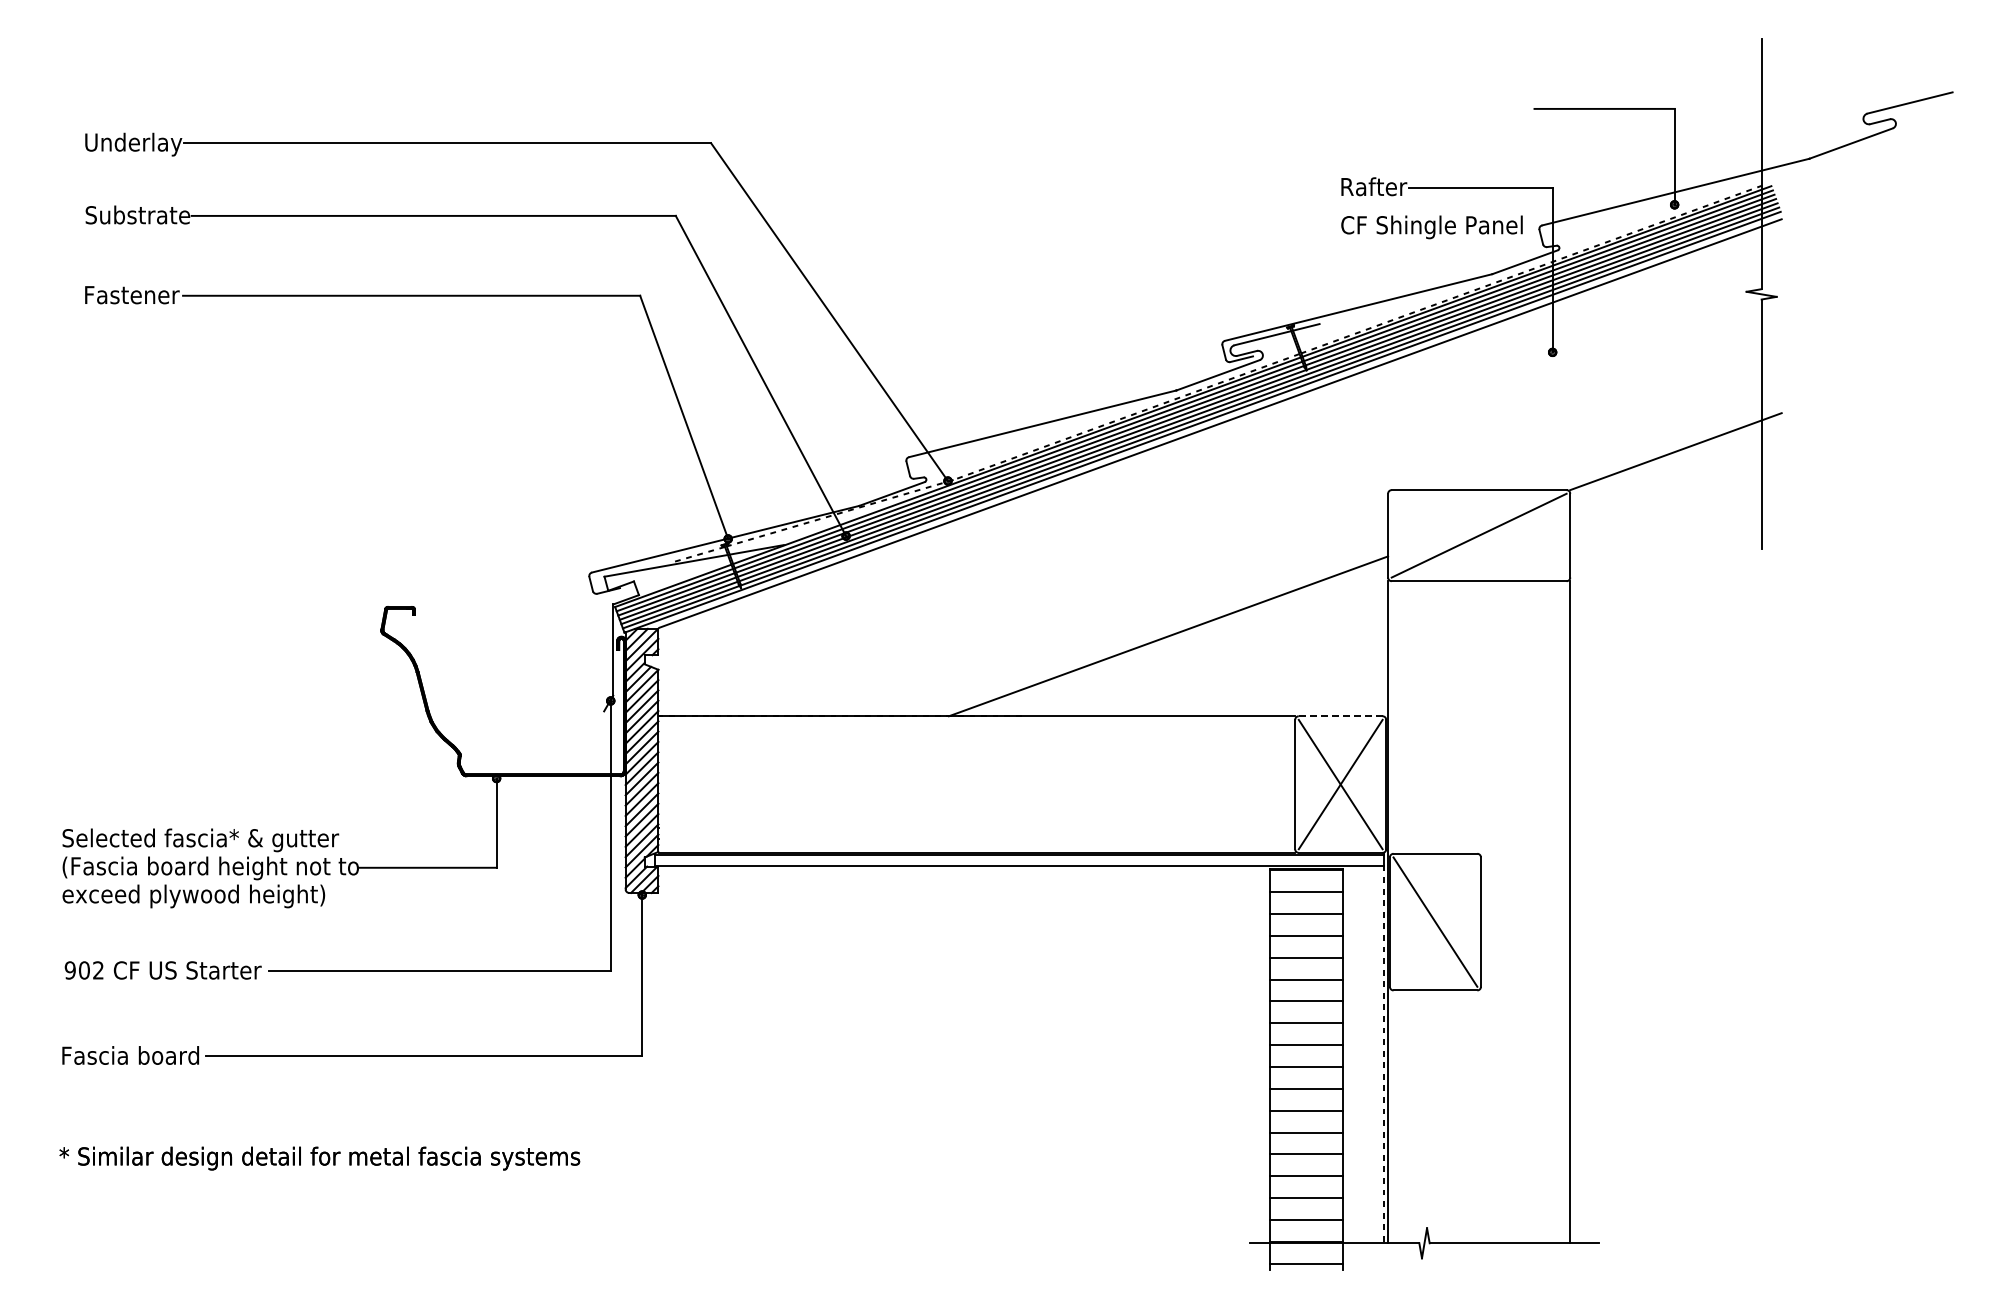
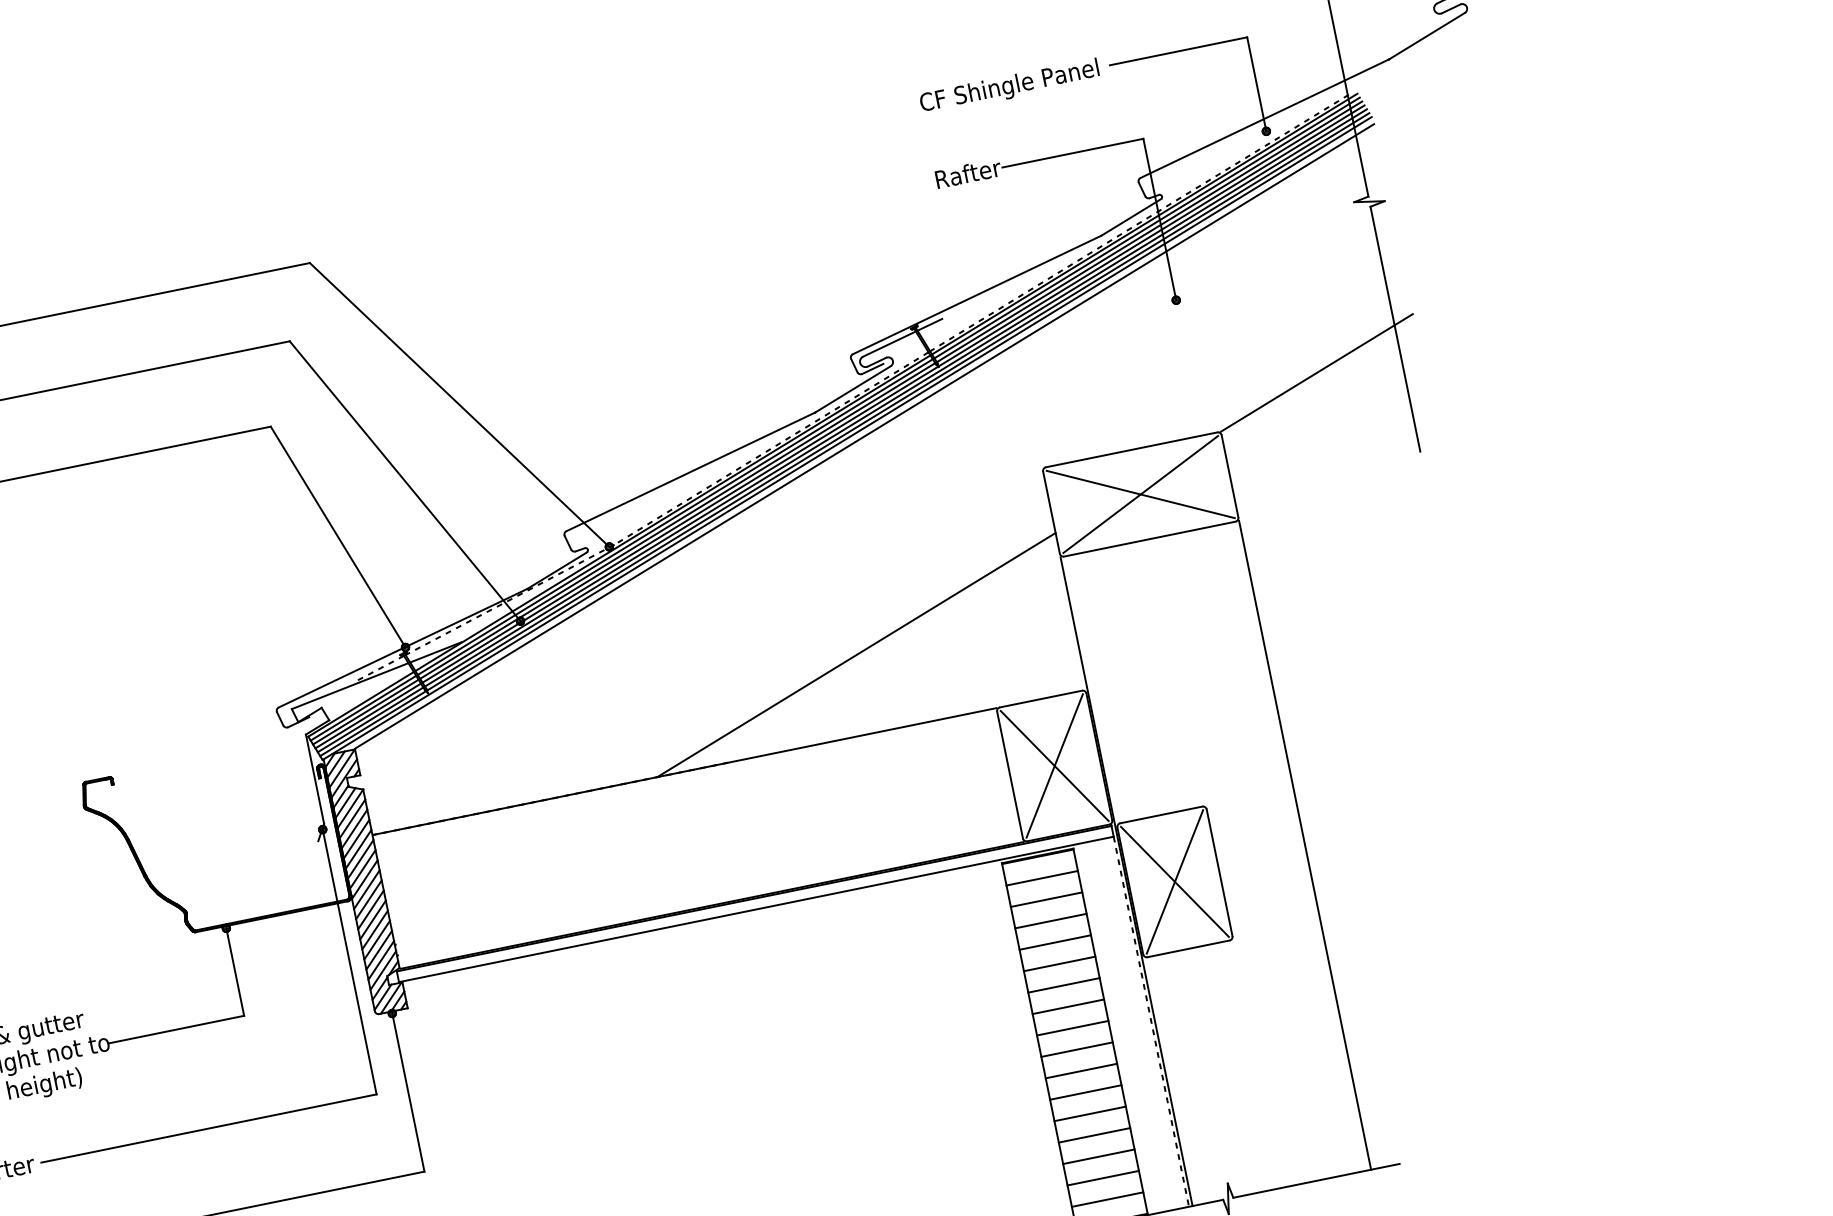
text: (1431, 227) -> (1009, 87), moved
line: (1478, 535) -> (1140, 494), added
line: (1340, 716) -> (1040, 699), dashed -> solid
line: (1435, 921) -> (1174, 881), added

